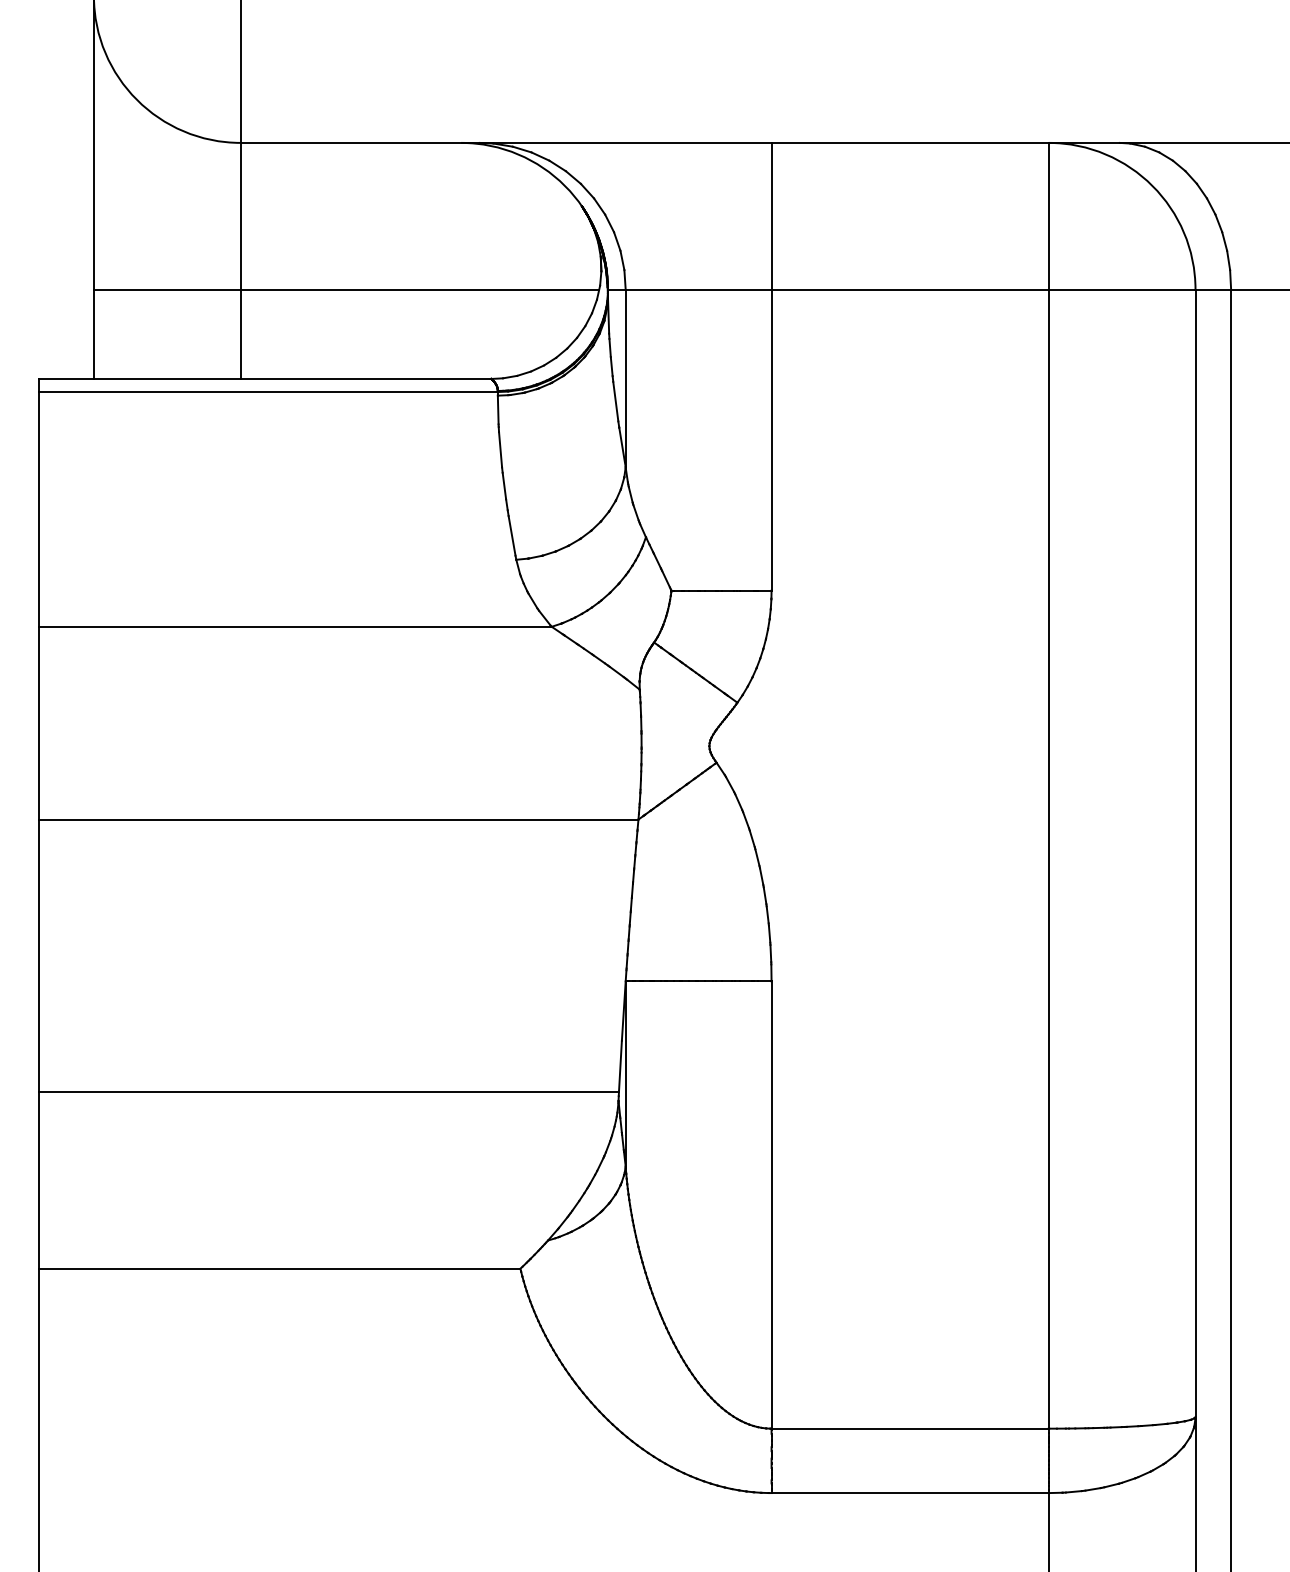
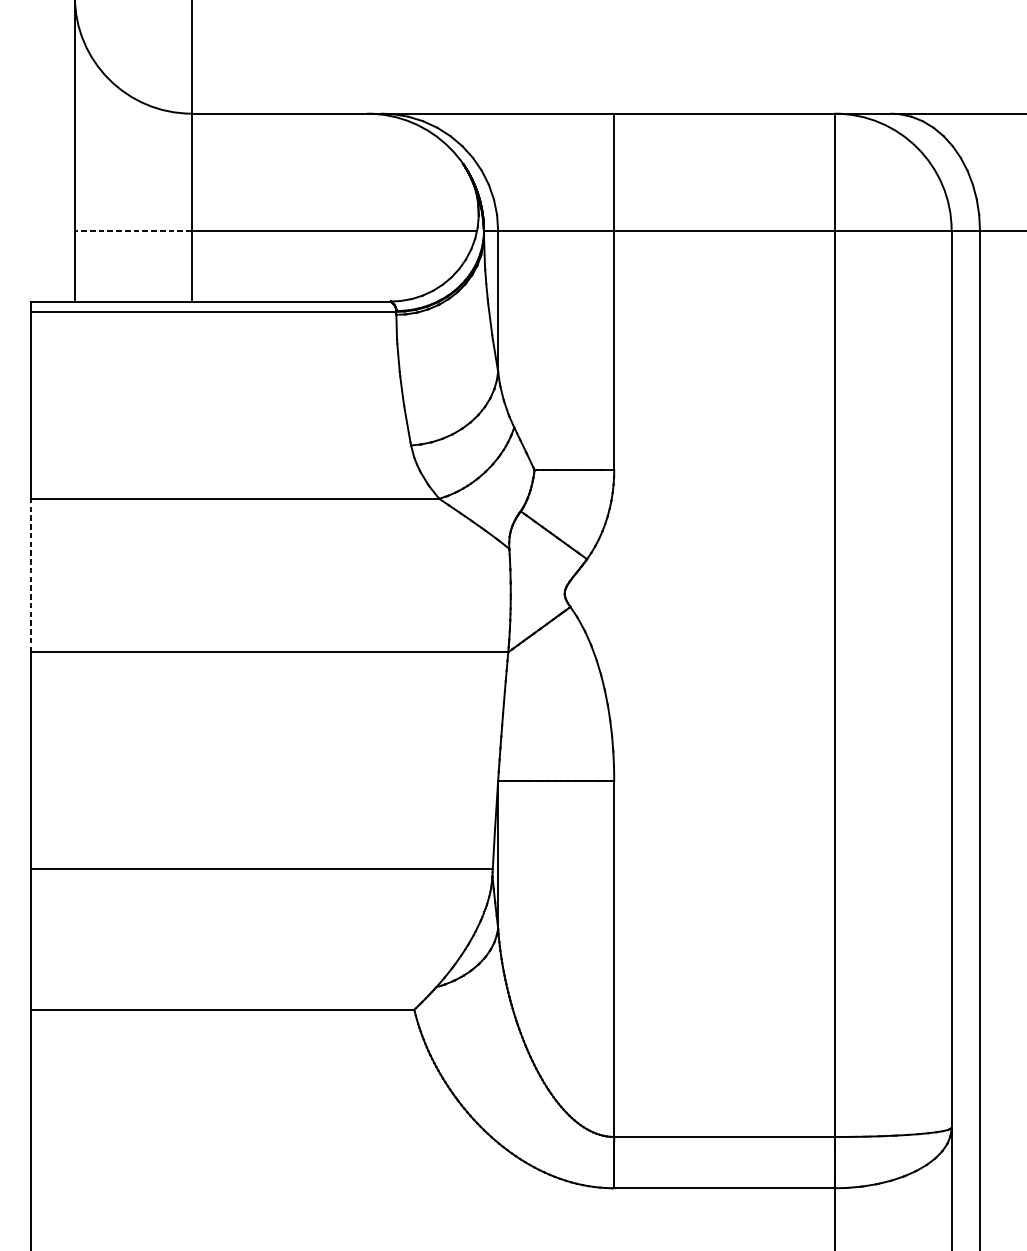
line: (166, 289) -> (132, 230), solid -> dashed
line: (38, 722) -> (30, 574), solid -> dashed

